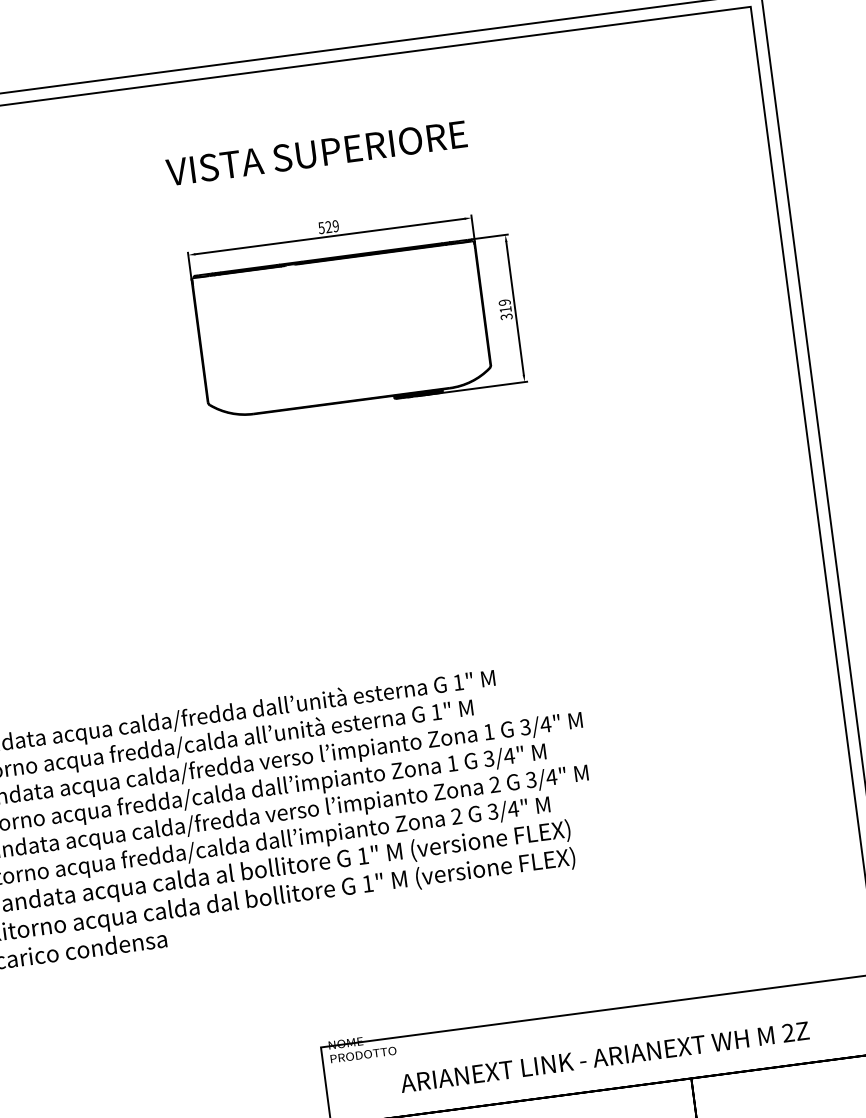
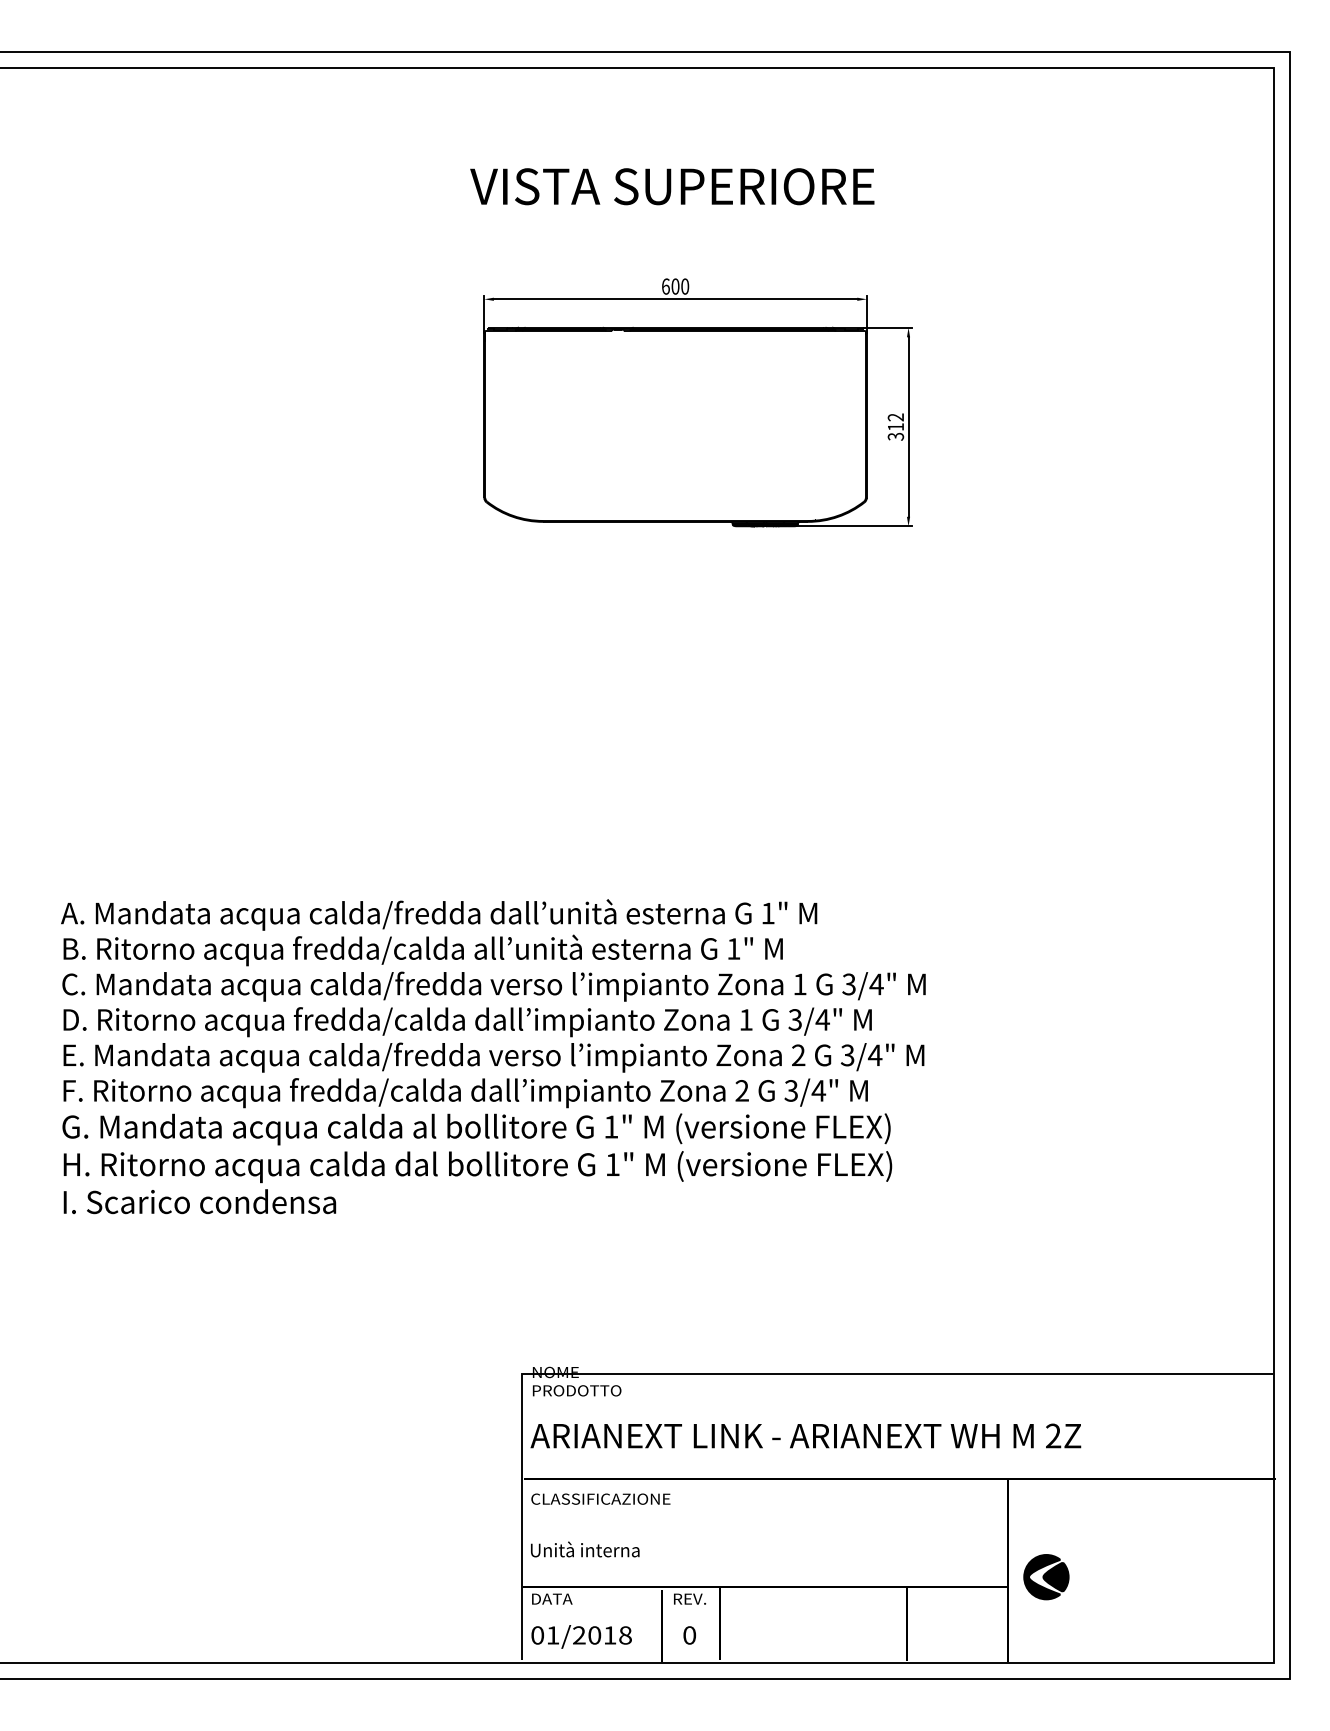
text: (328, 227) -> (675, 286), 529 -> 600
text: (505, 302) -> (896, 417), 319 -> 312
text: (604, 1056) -> (805, 1435), moved

